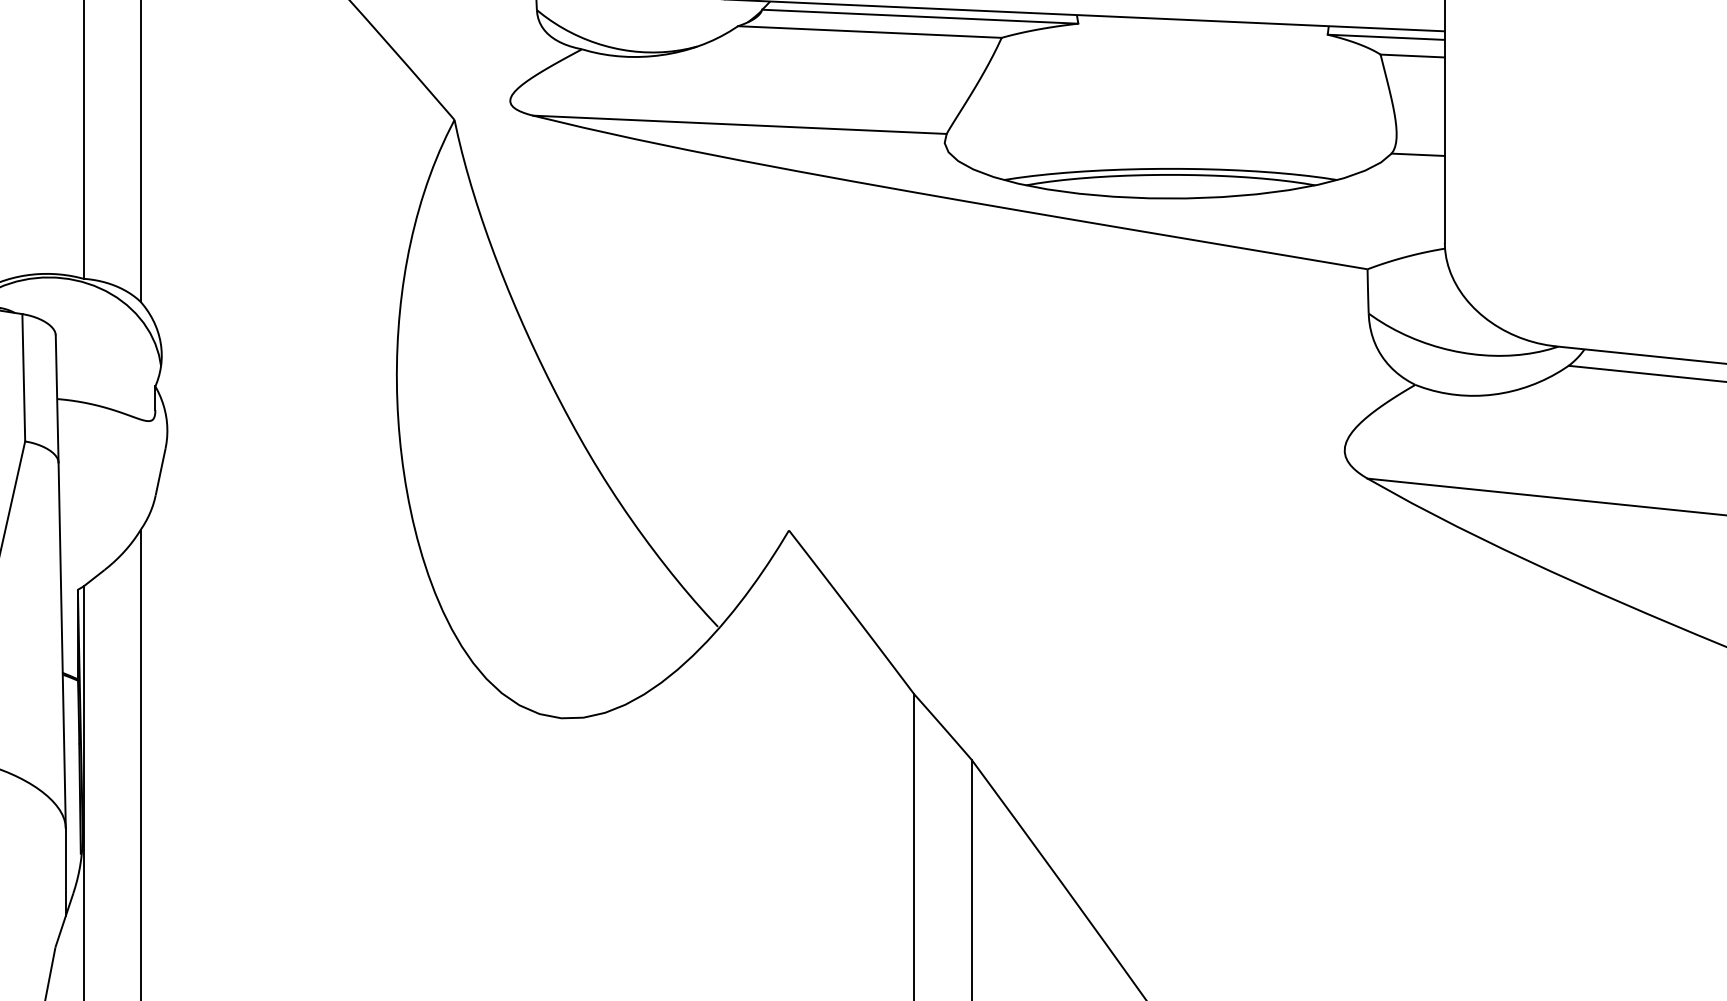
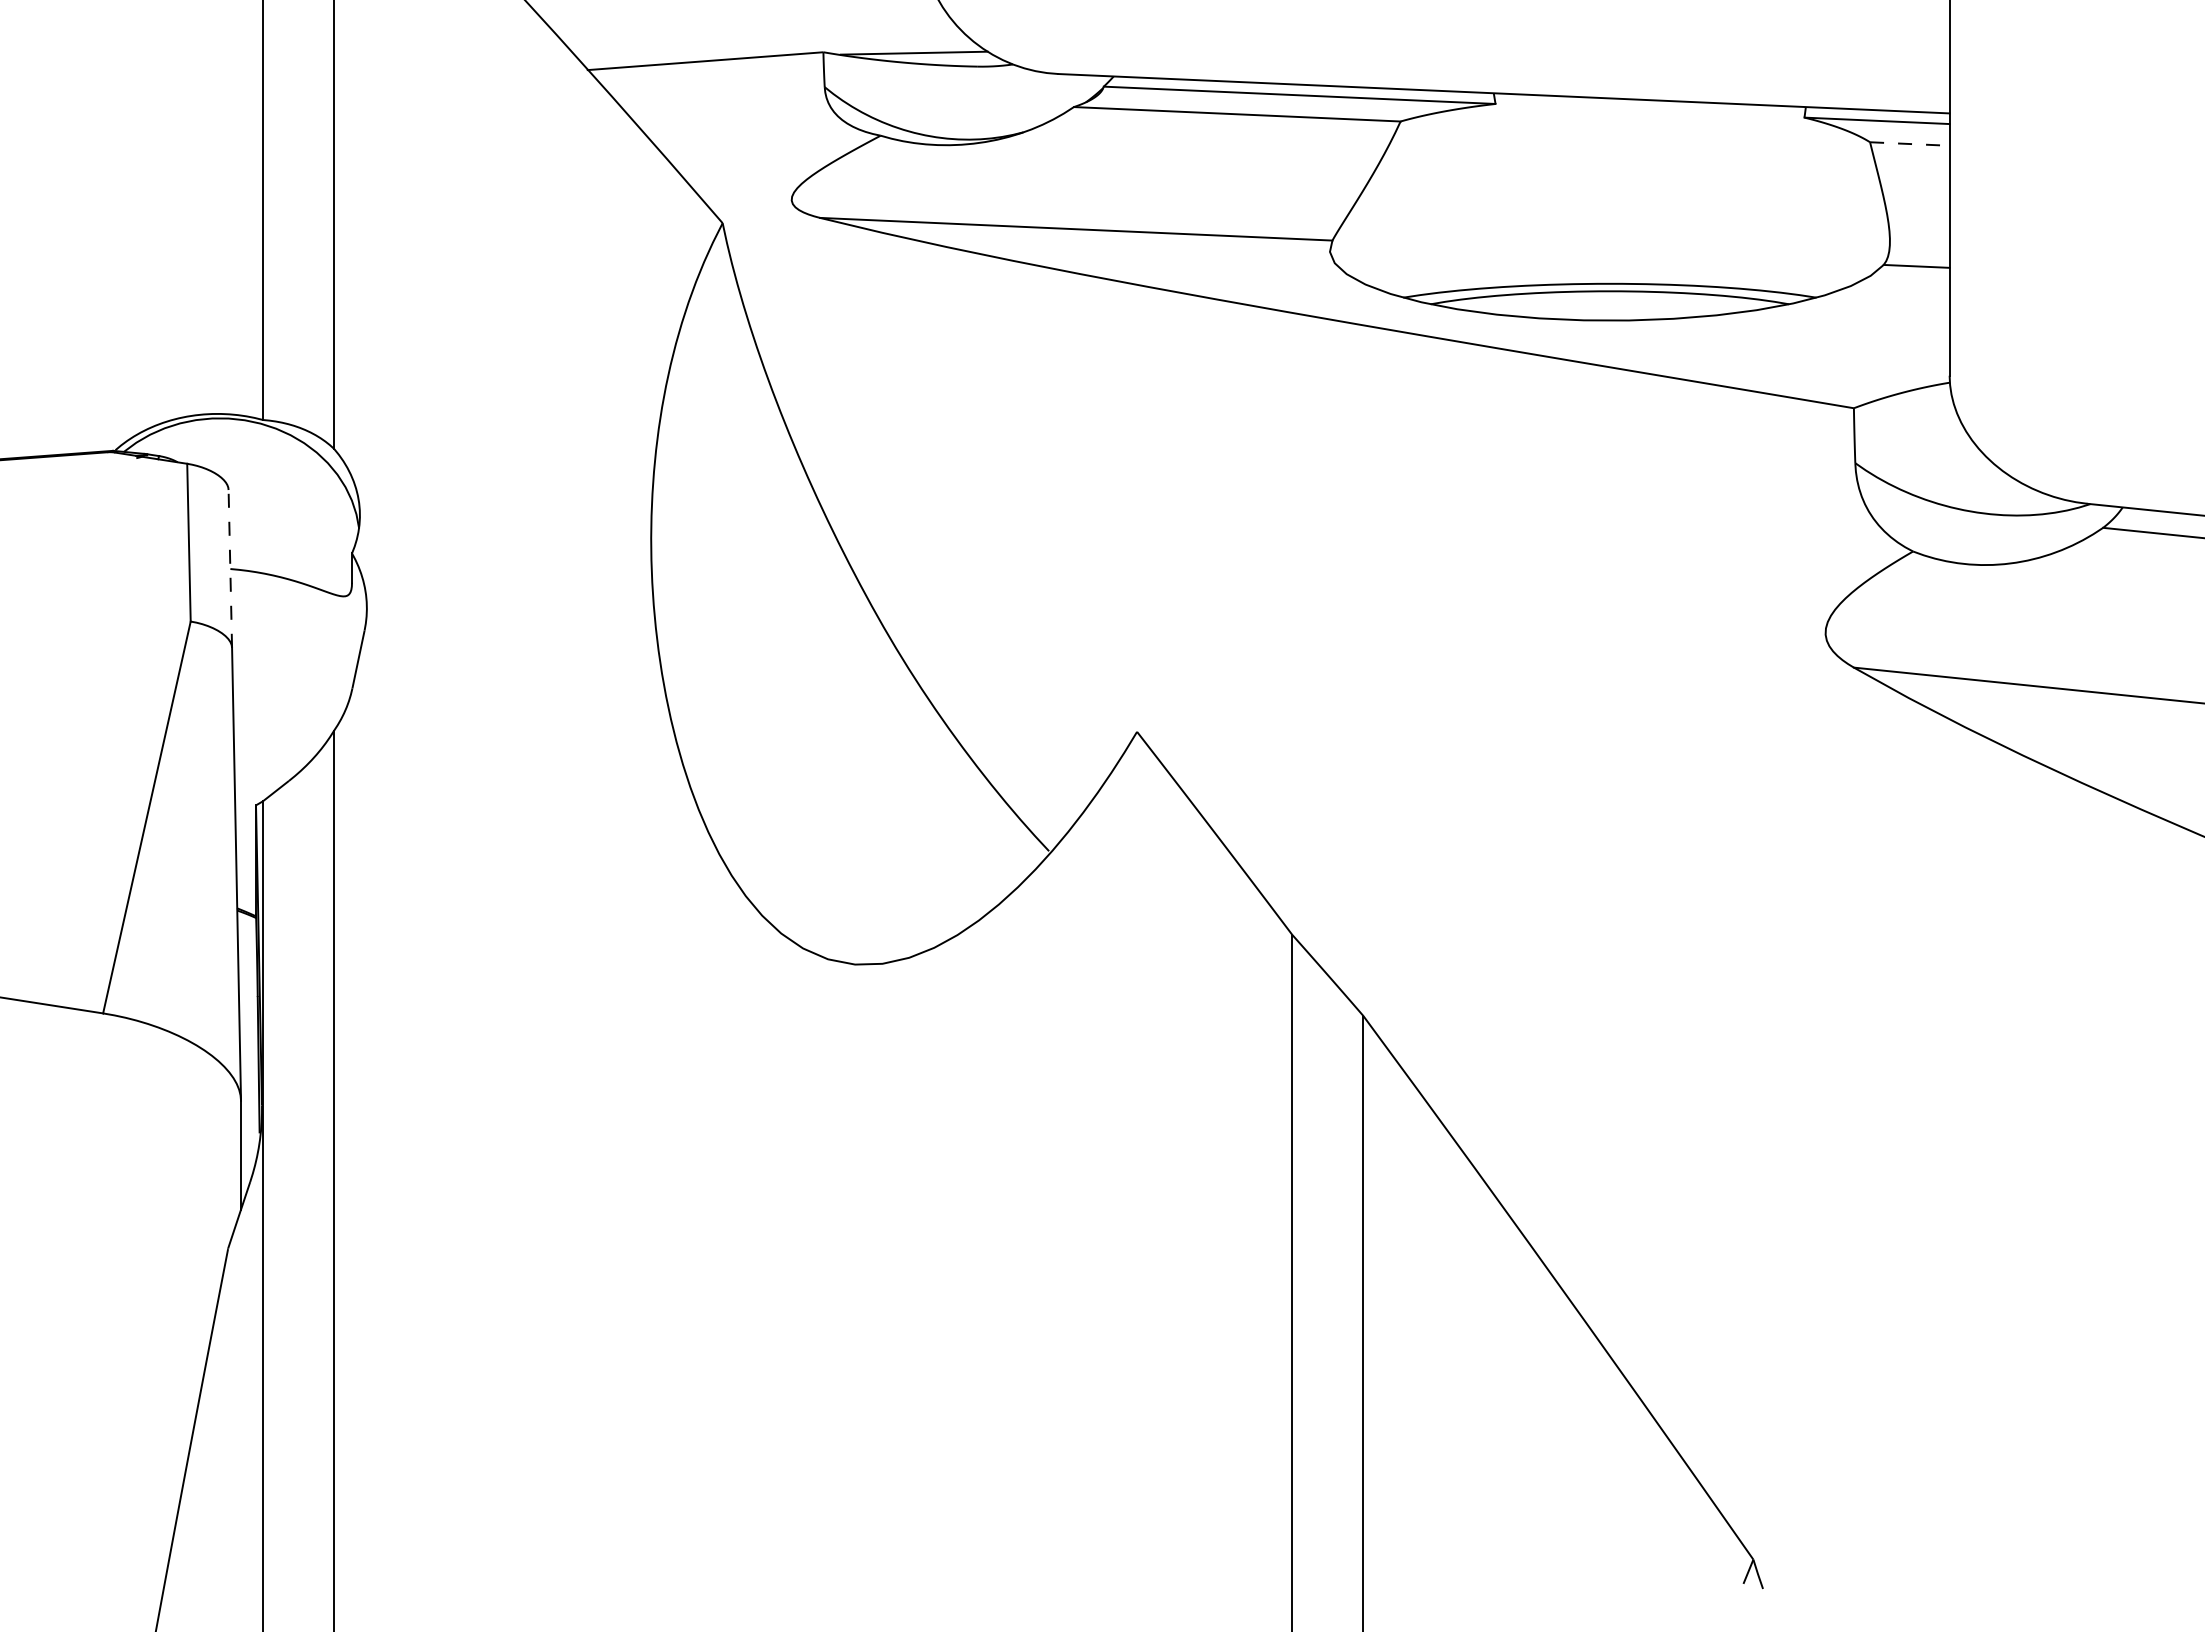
line: (1412, 56) -> (1909, 144), solid -> dashed
line: (57, 398) -> (230, 568), solid -> dashed

